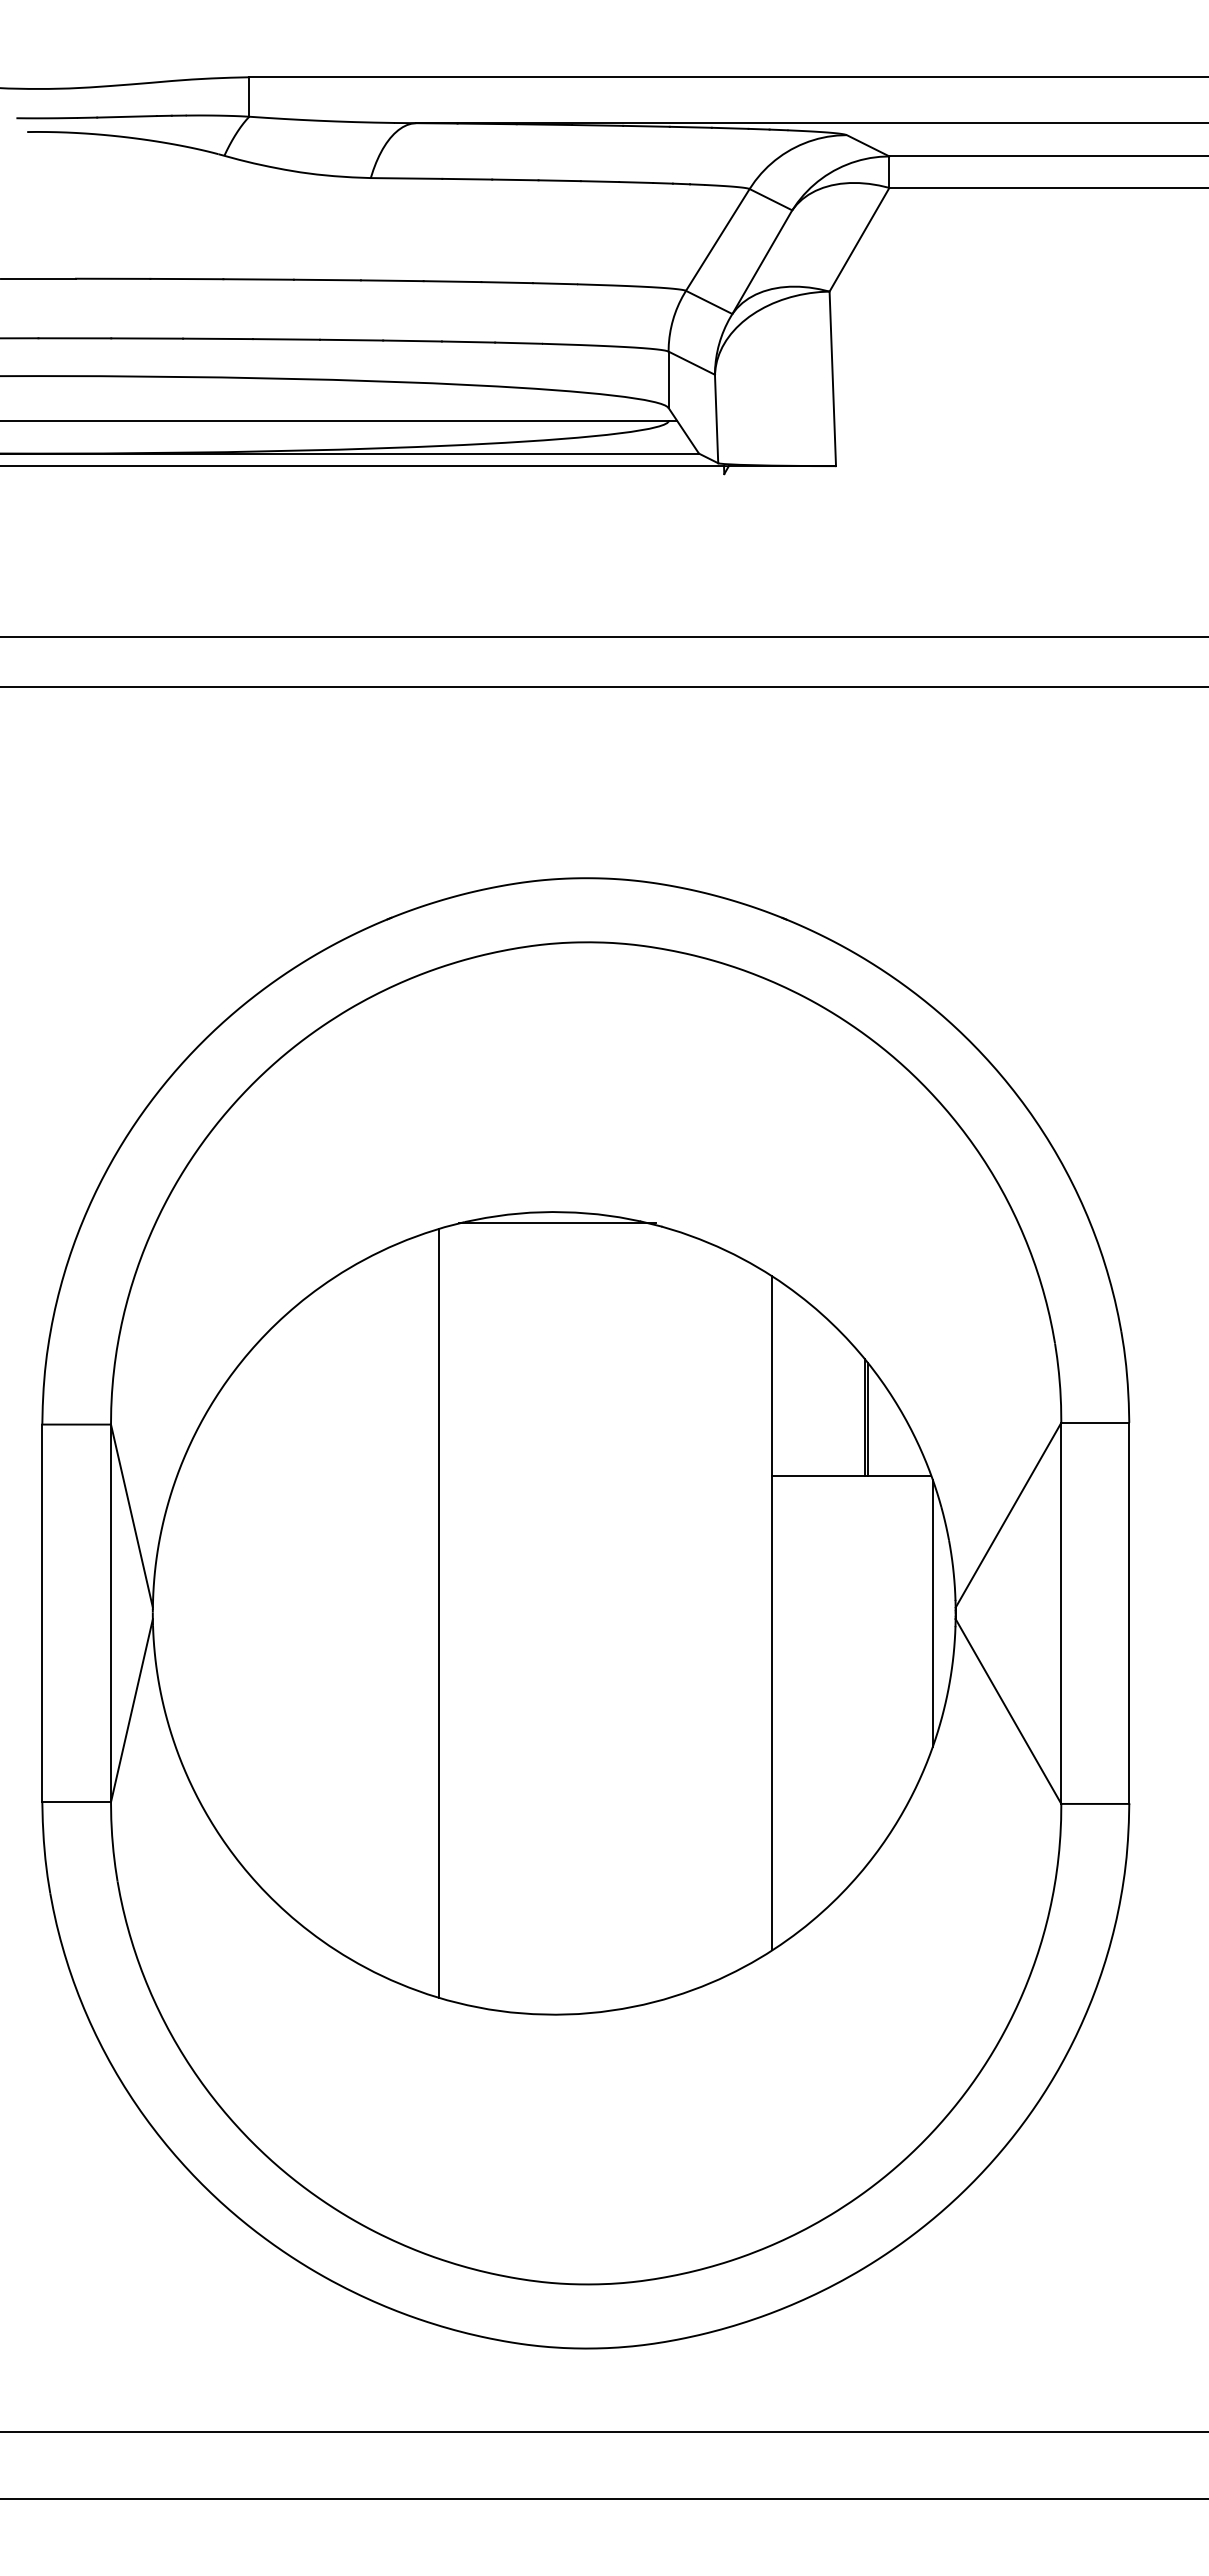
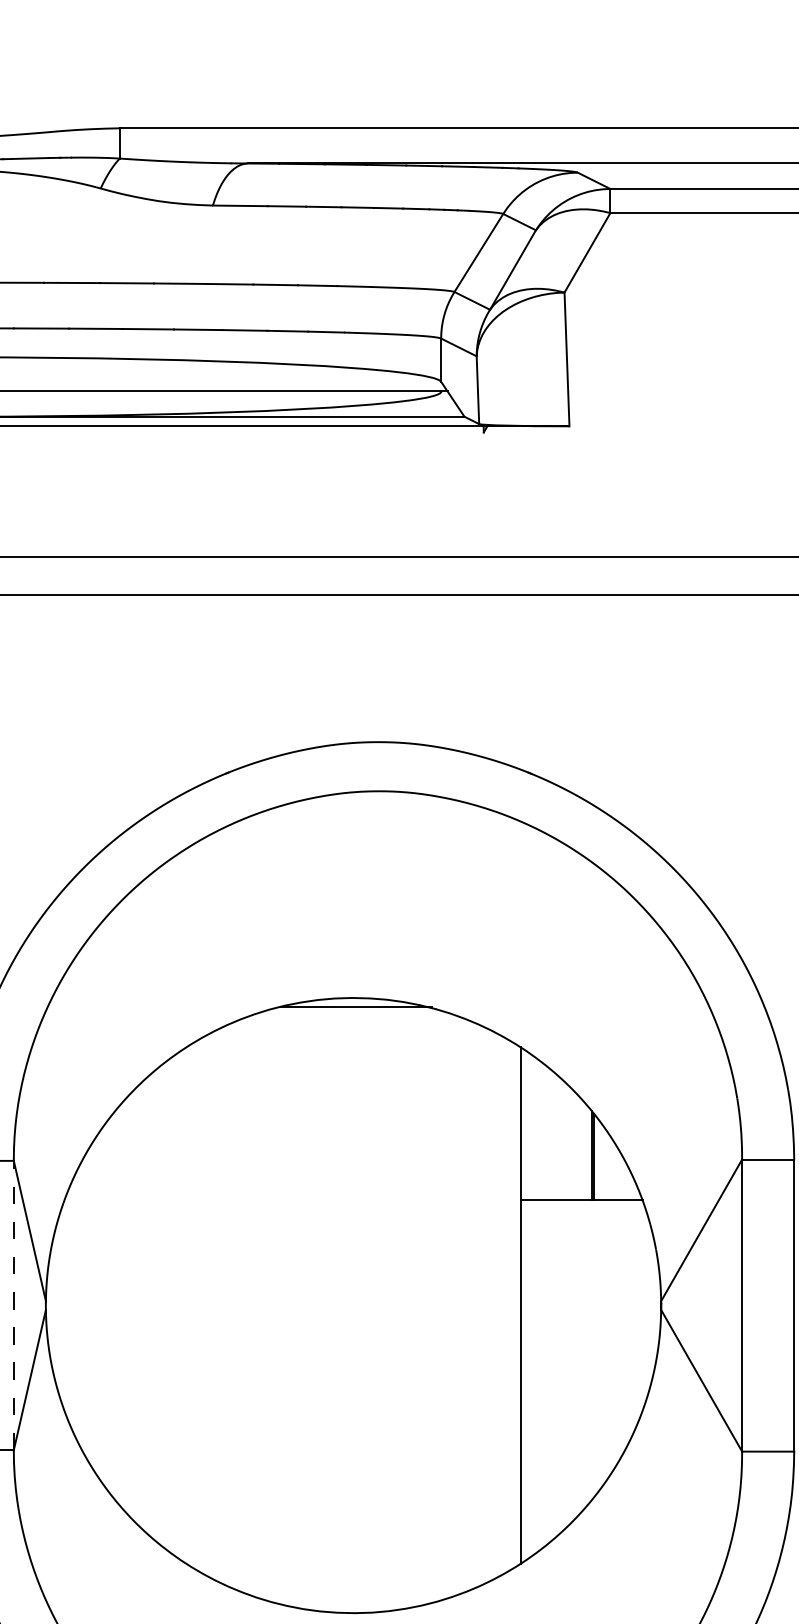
line: (111, 1613) -> (14, 1305), solid -> dashed
line: (438, 1613) -> (264, 1305), removed
line: (932, 1613) -> (643, 1305), removed

